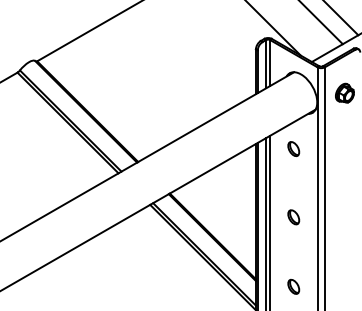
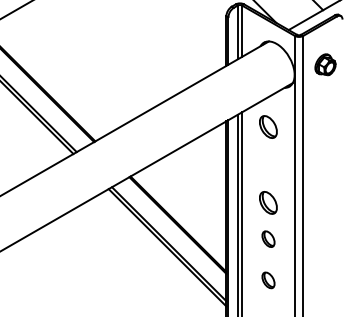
part: (293, 148) -> (268, 126), size x1.4
part: (293, 217) -> (268, 203), size x1.4
part: (293, 249) -> (268, 238), added

